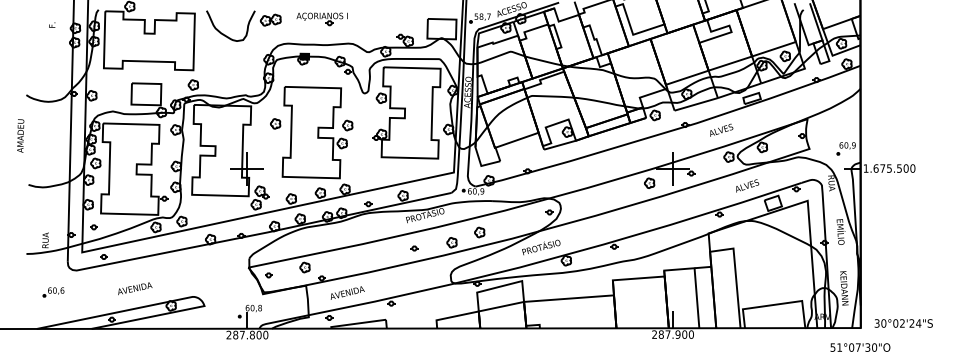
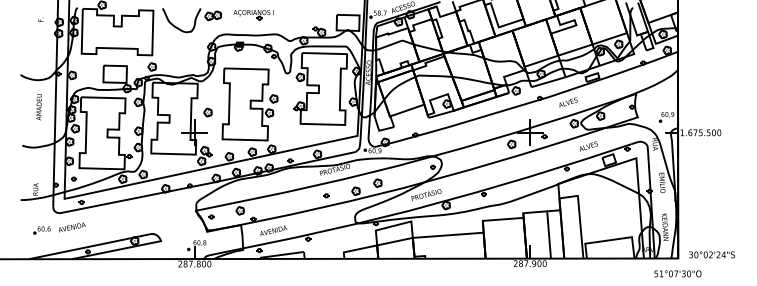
part: (274, 123) -> (207, 112), moved
text: (19, 136) -> (38, 107), moved
text: (135, 288) -> (72, 227), moved

